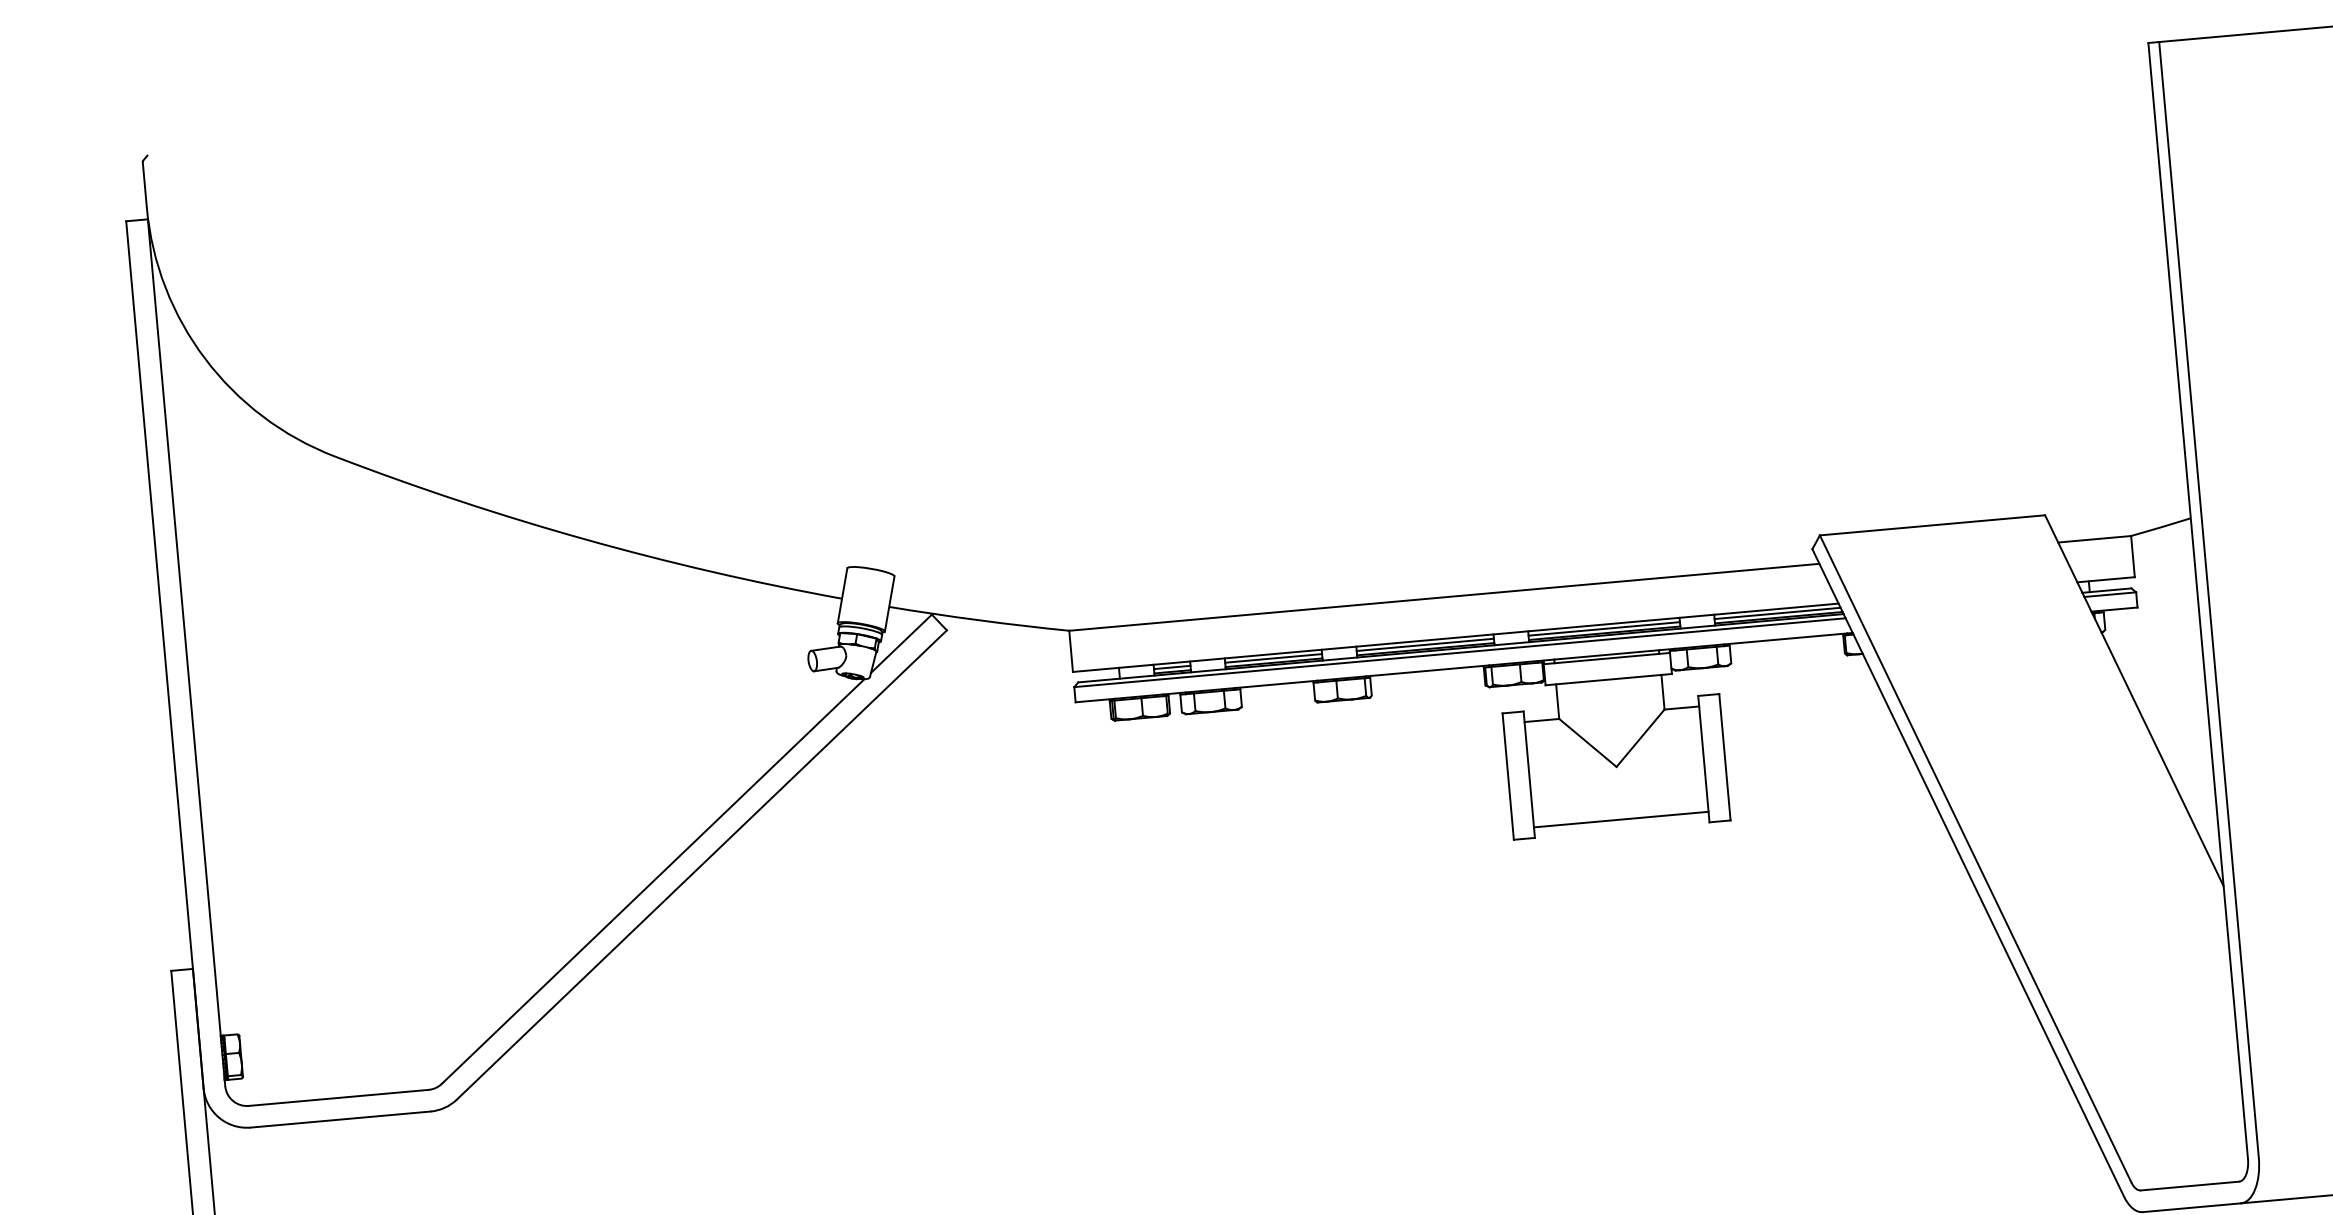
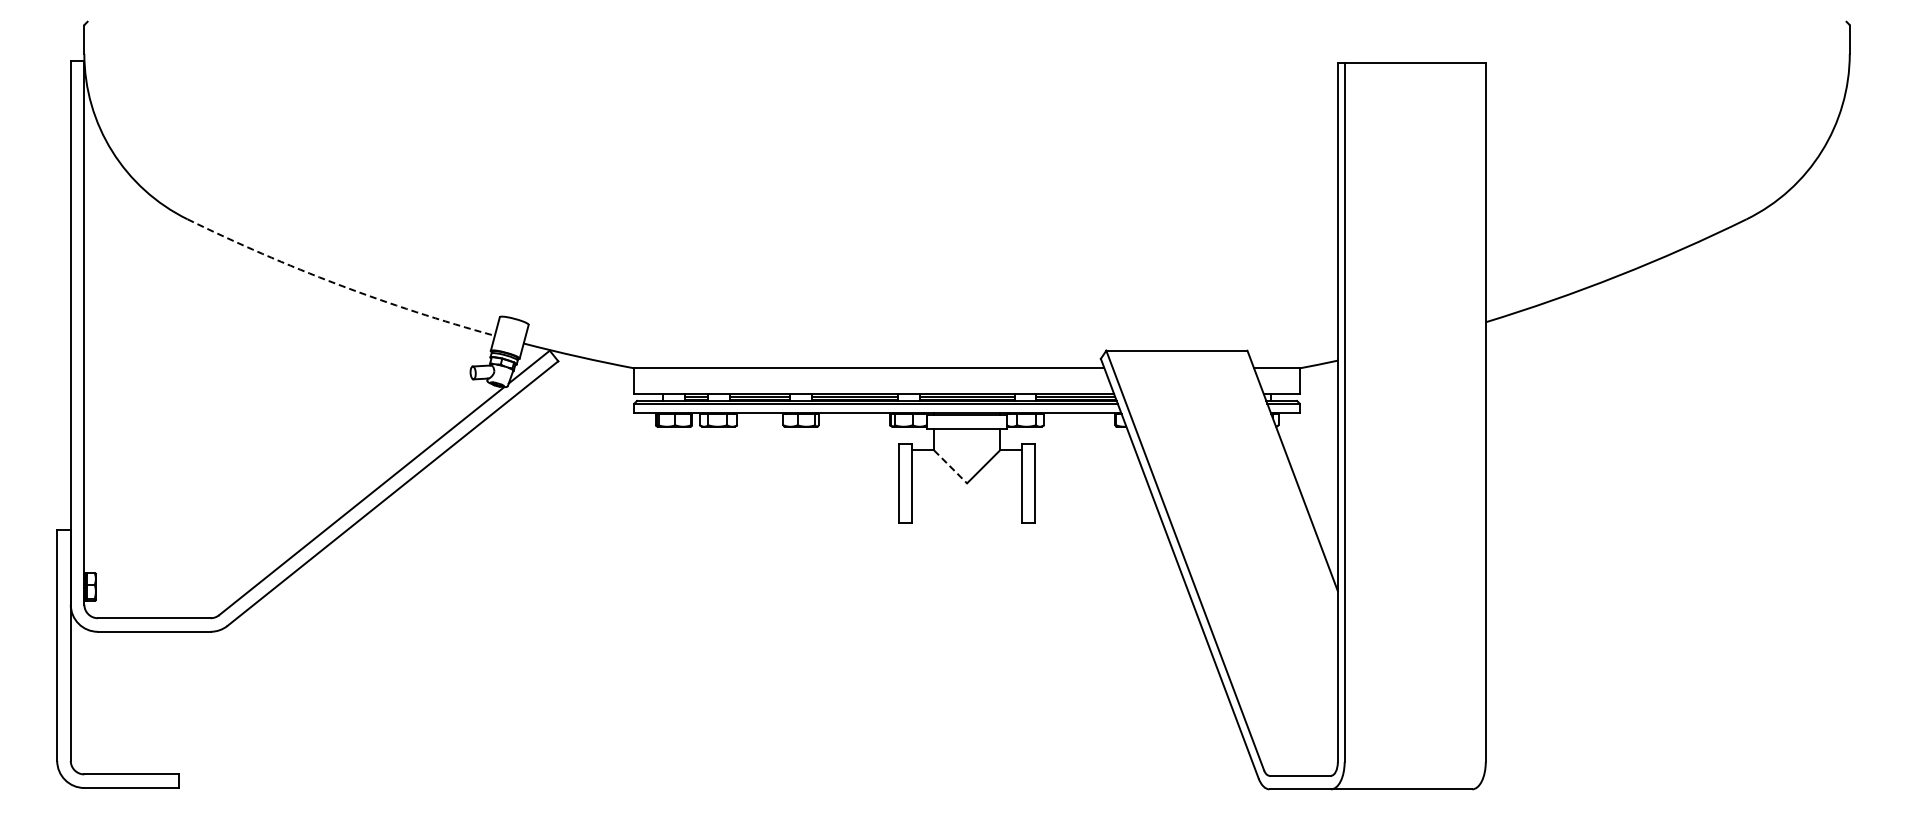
arc: (585, 539) -> (338, 284), solid -> dashed
line: (1587, 743) -> (950, 467), solid -> dashed
line: (1620, 819) -> (966, 516), removed

